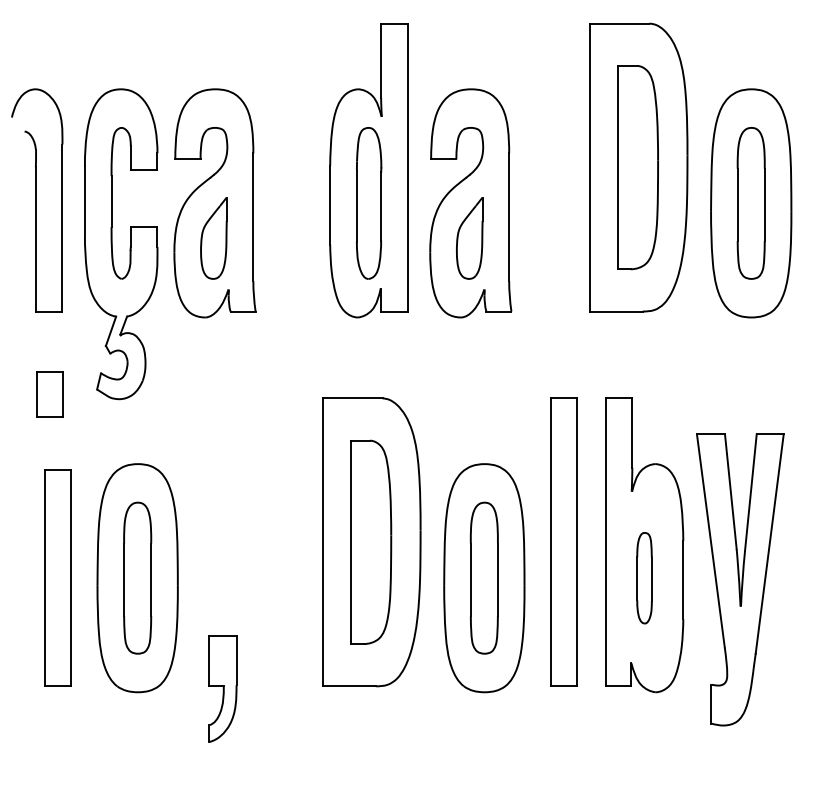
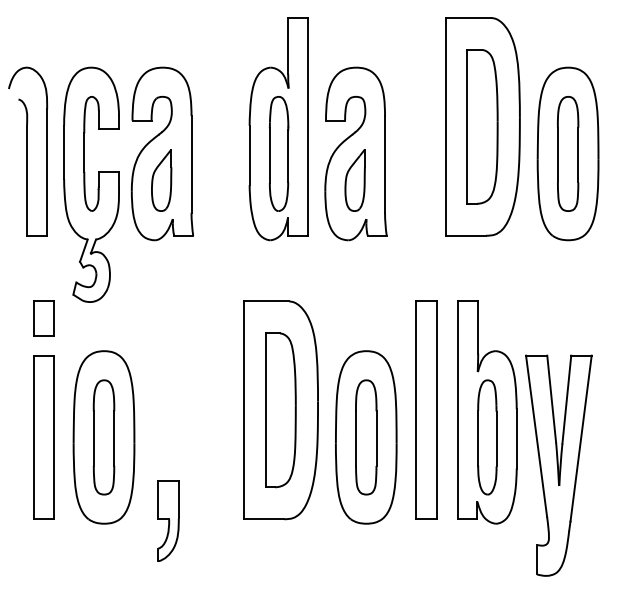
part: (49, 394) -> (43, 318), moved
part: (644, 578) -> (487, 437), size x1.67
part: (739, 579) -> (558, 465), moved

